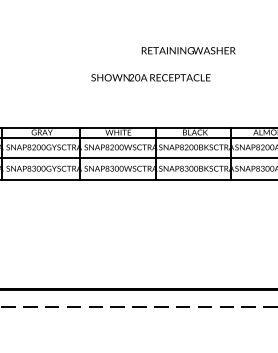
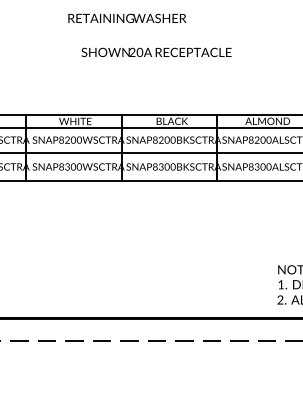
text: (188, 50) -> (127, 18), moved
text: (150, 77) -> (156, 52), moved

